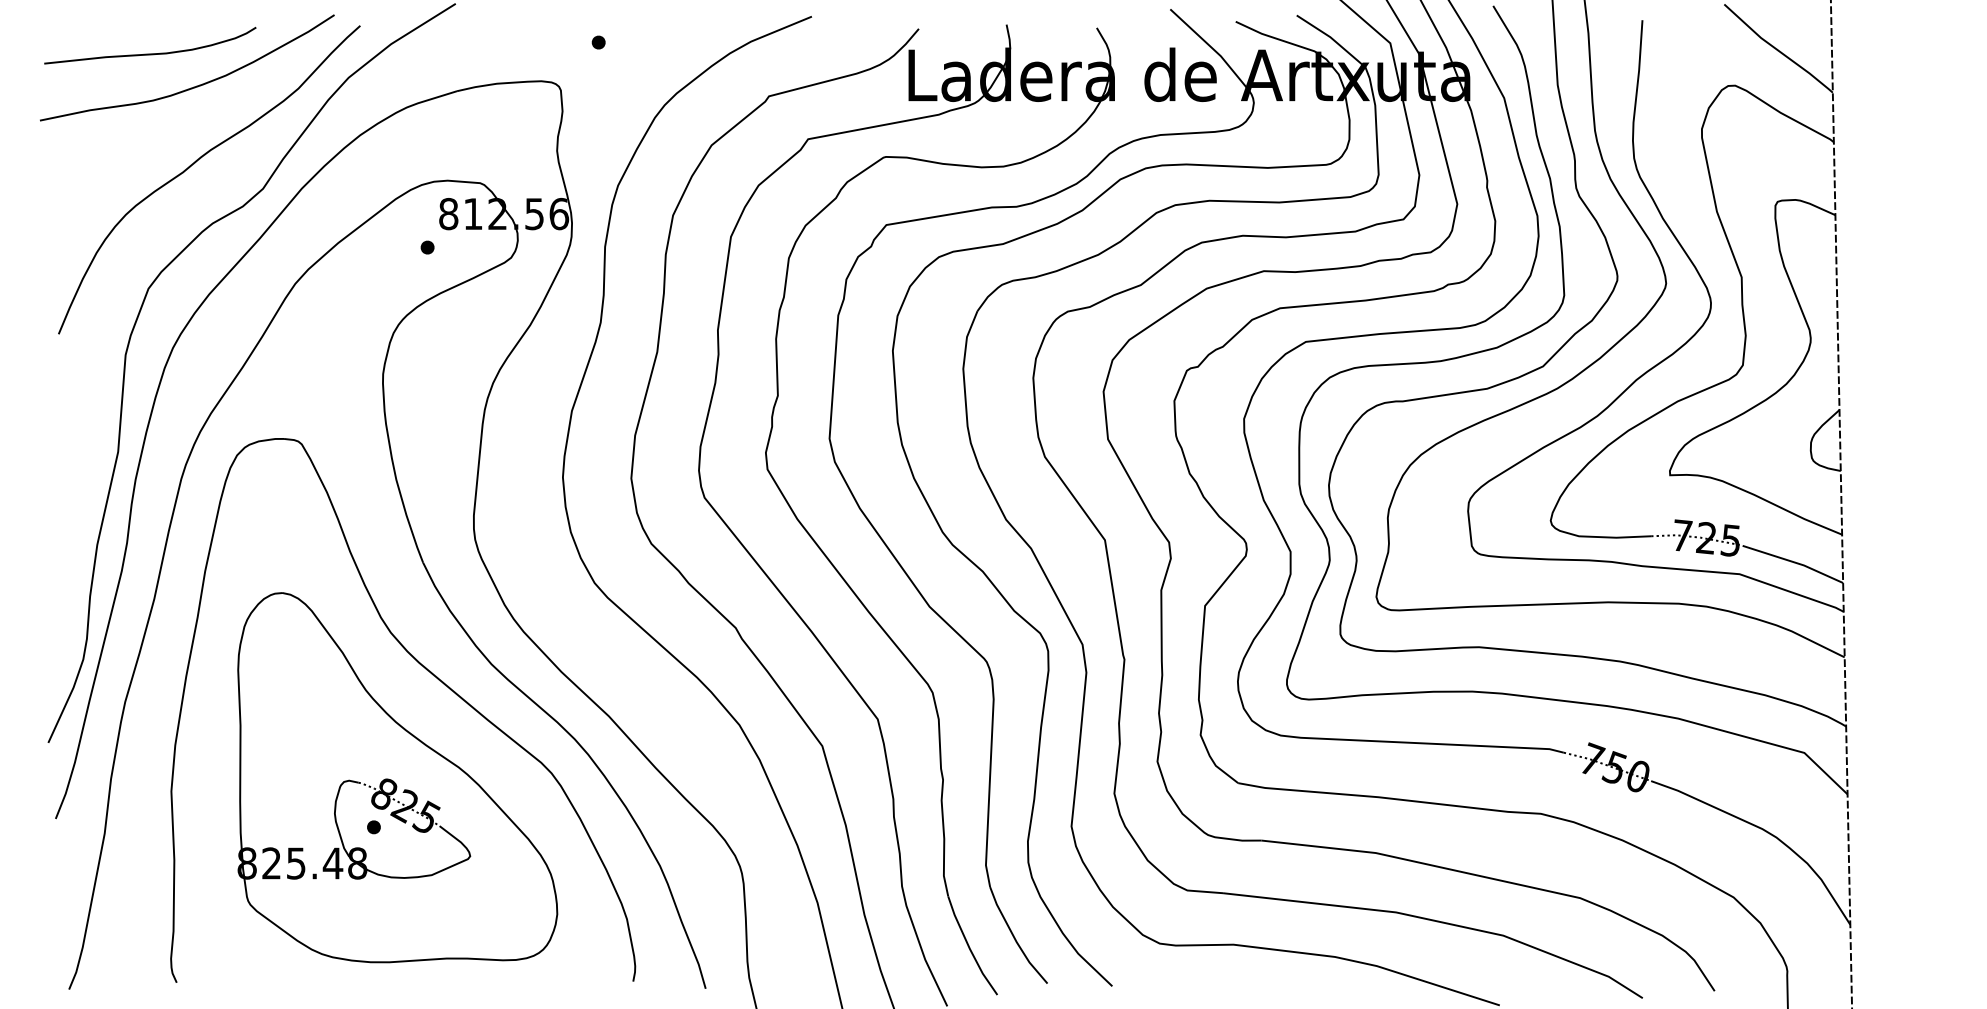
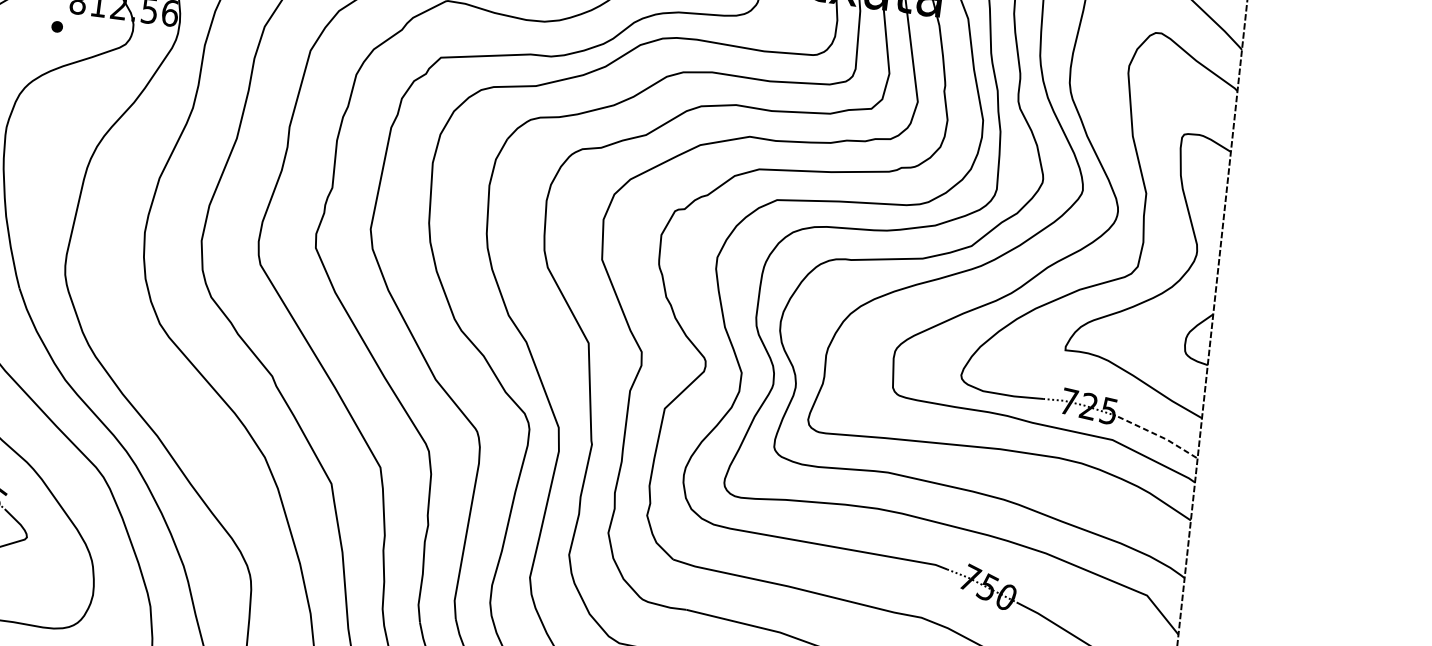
line: (1794, 562) -> (1159, 436), solid -> dashed

